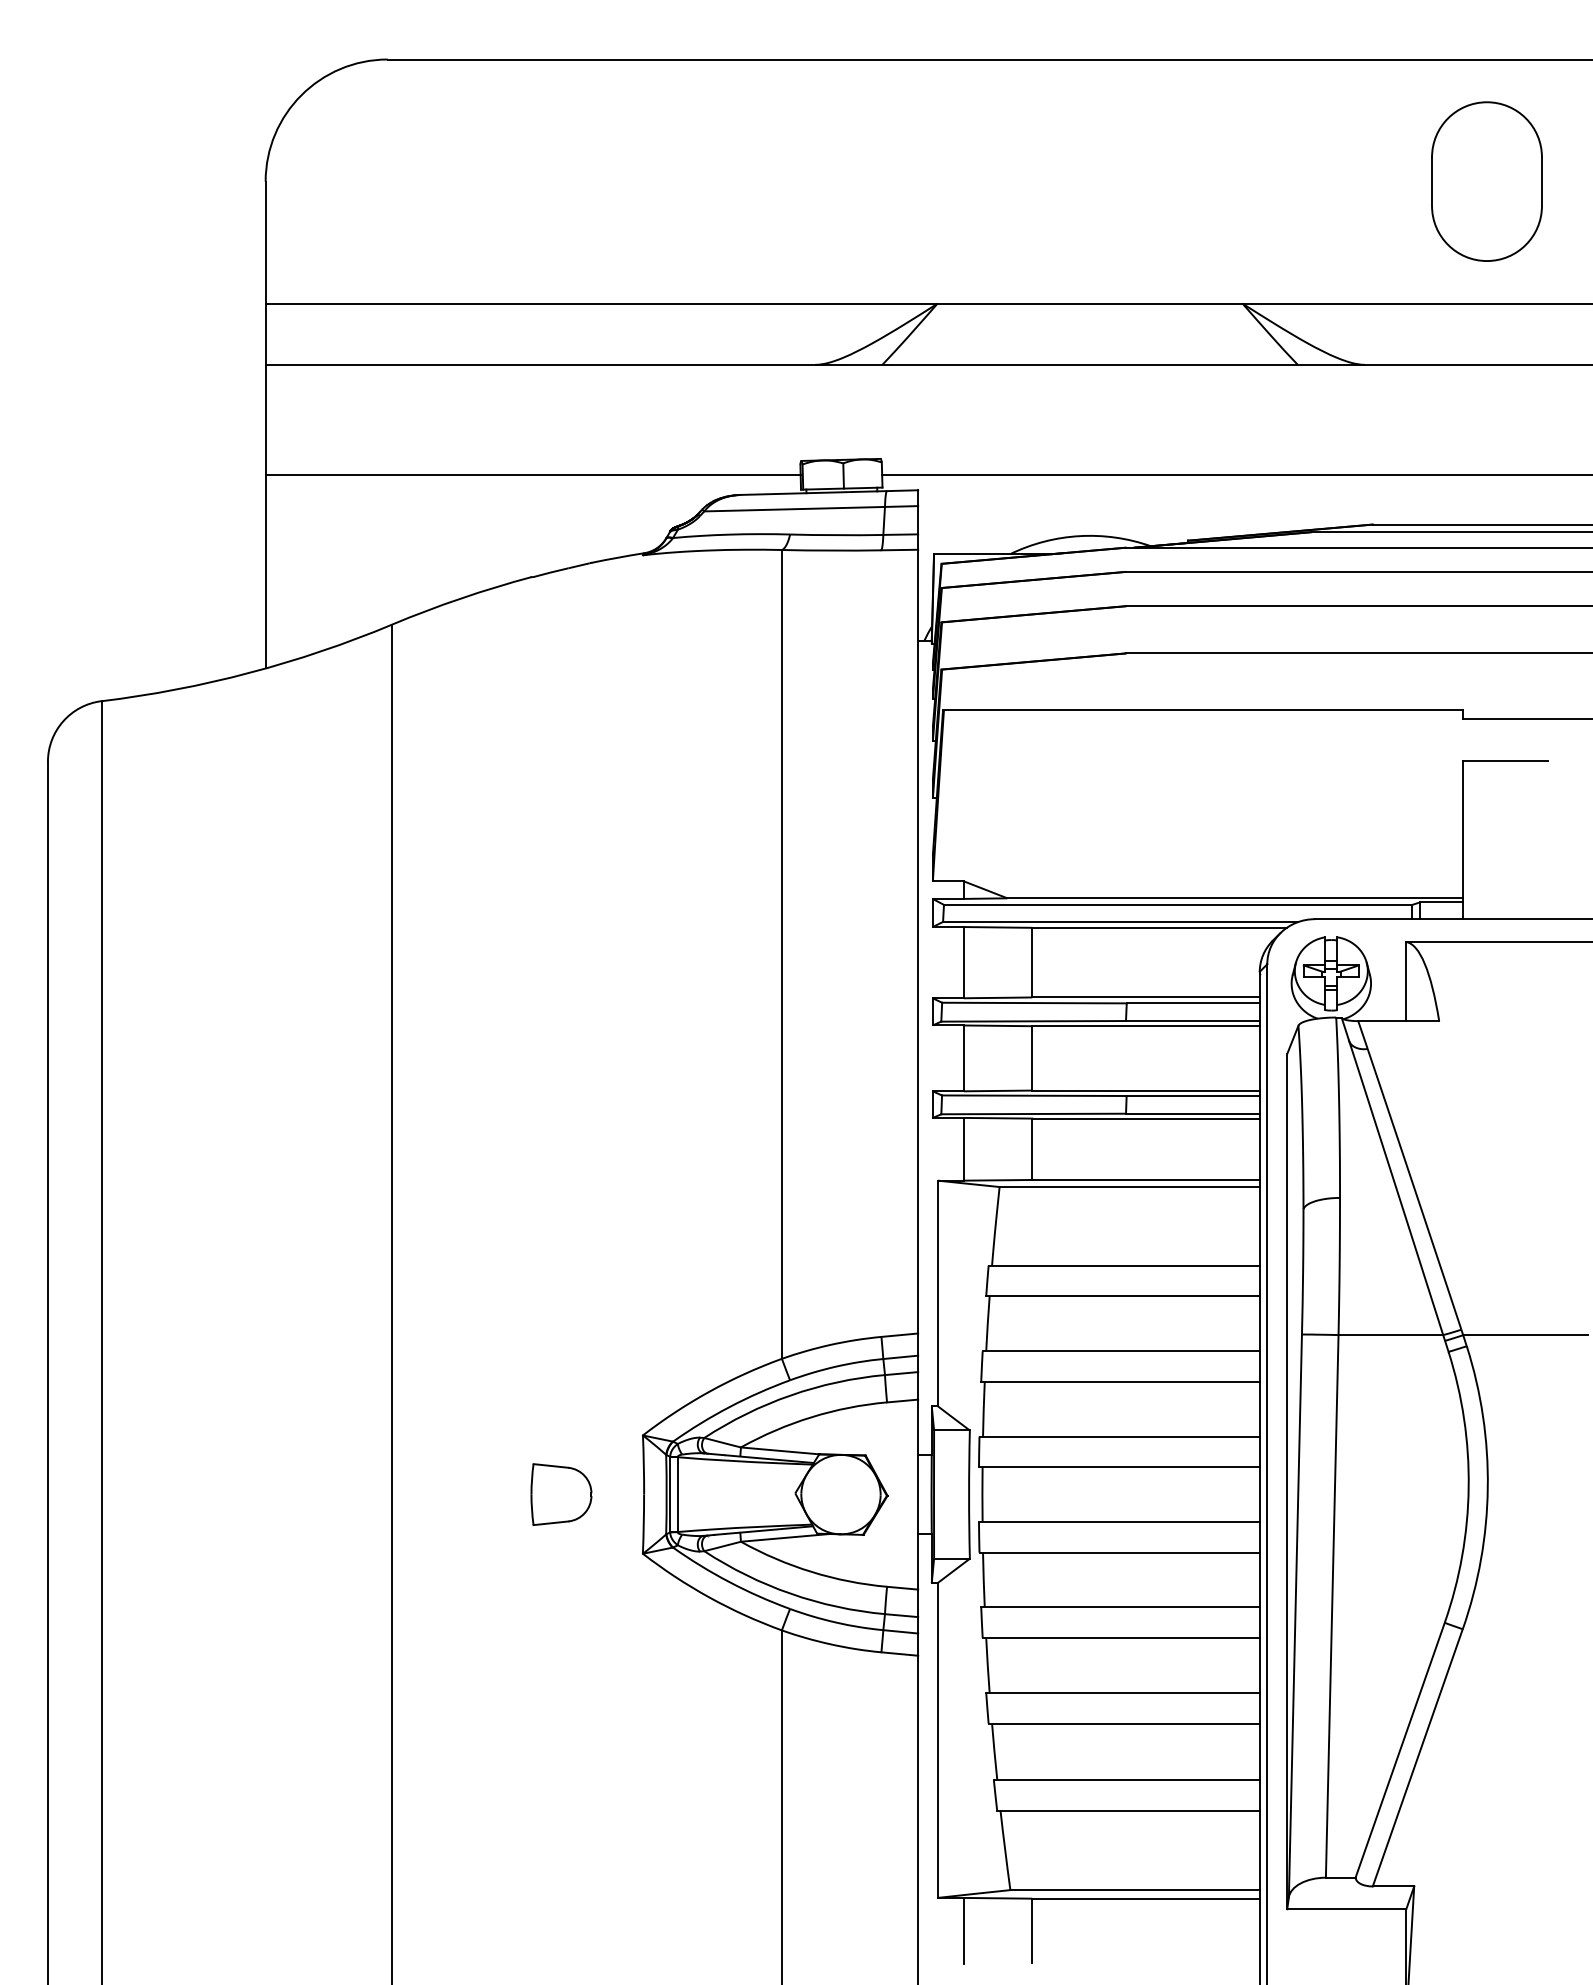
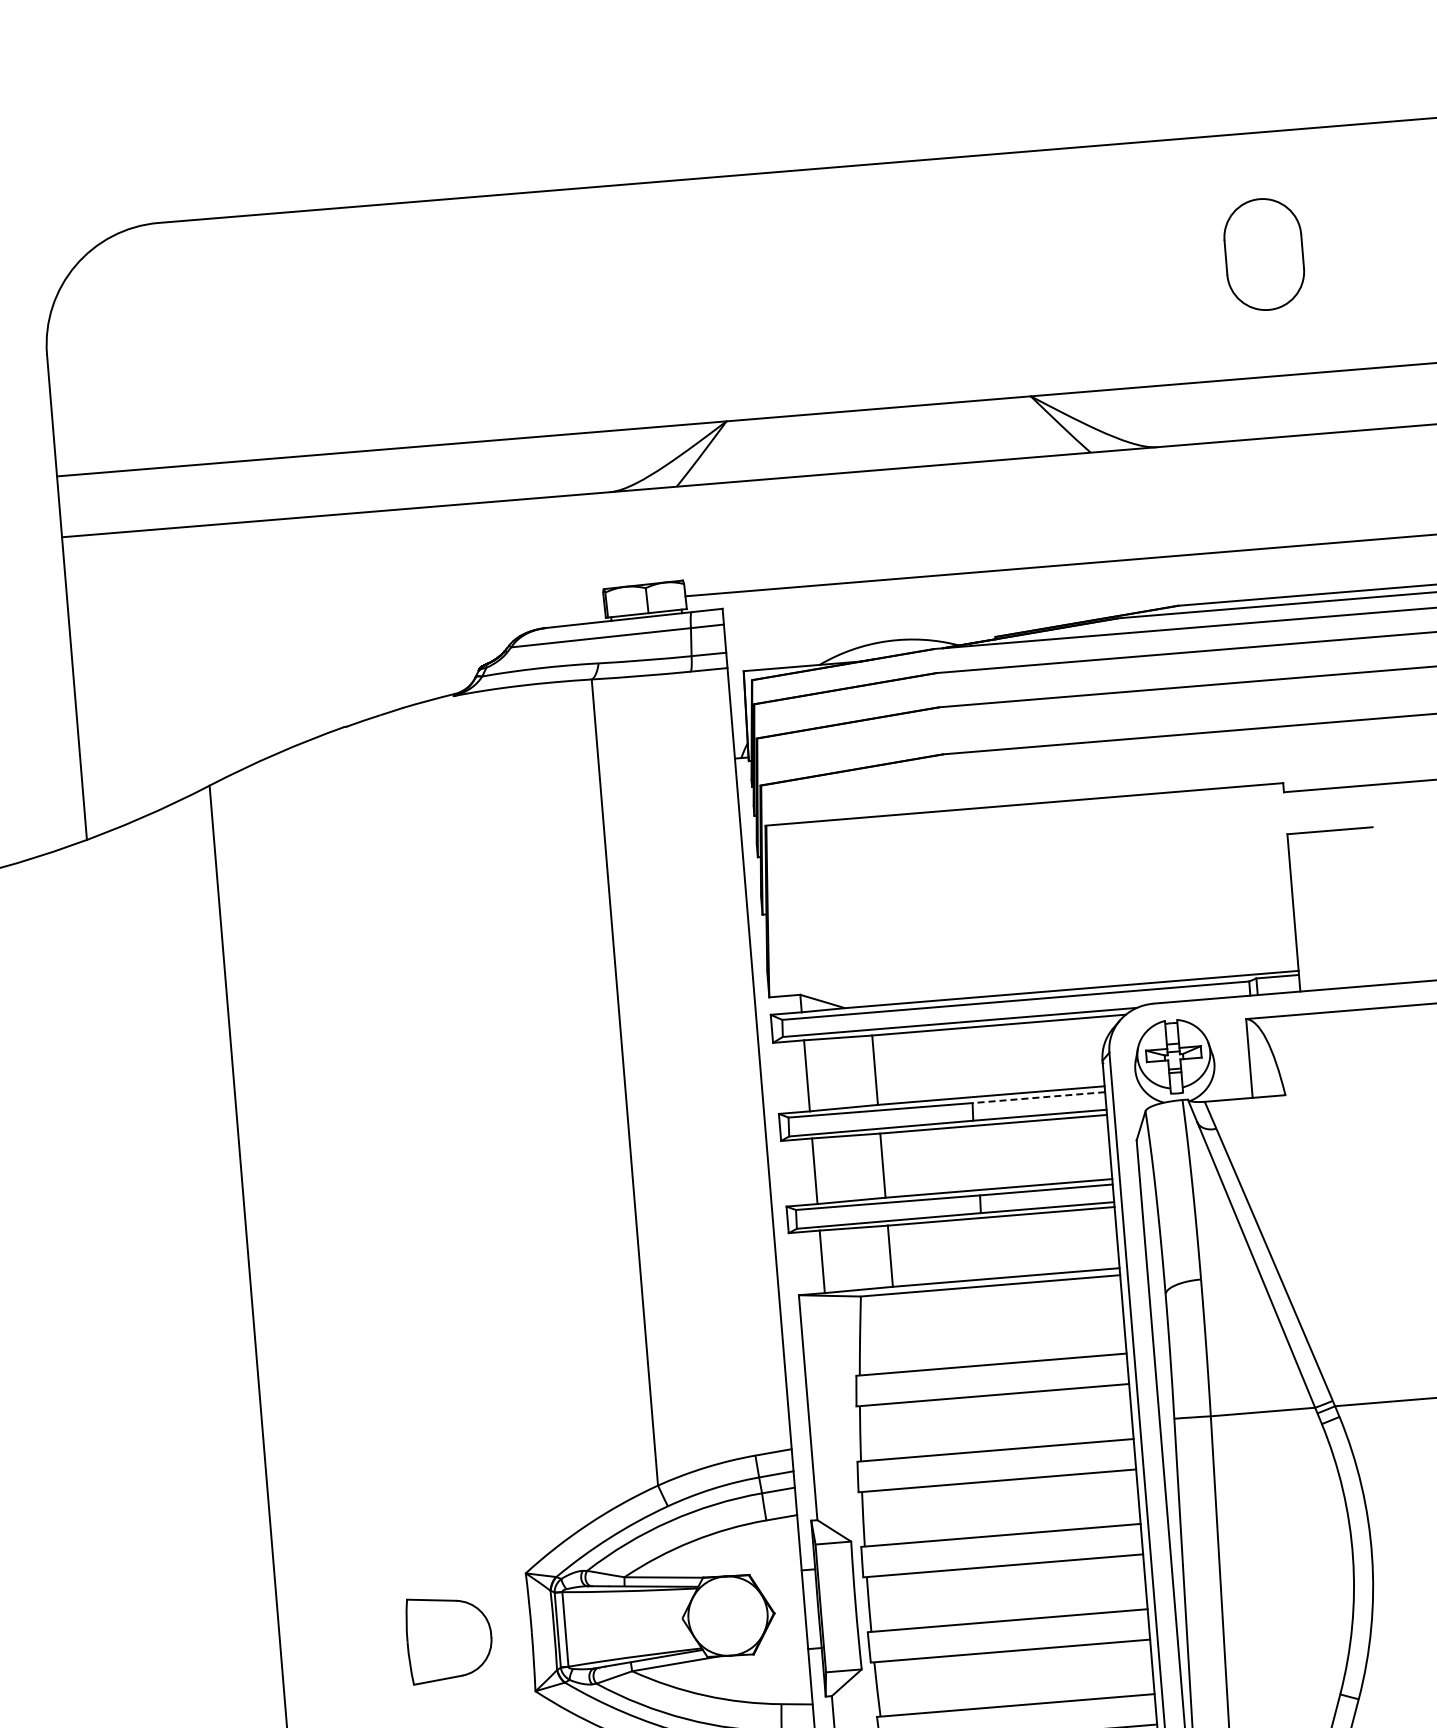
part: (1486, 181) -> (1263, 254), size x0.7
line: (532, 474) -> (336, 624), removed
line: (1193, 1003) -> (1039, 1097), solid -> dashed
part: (561, 1494) -> (449, 1638), size x1.4

